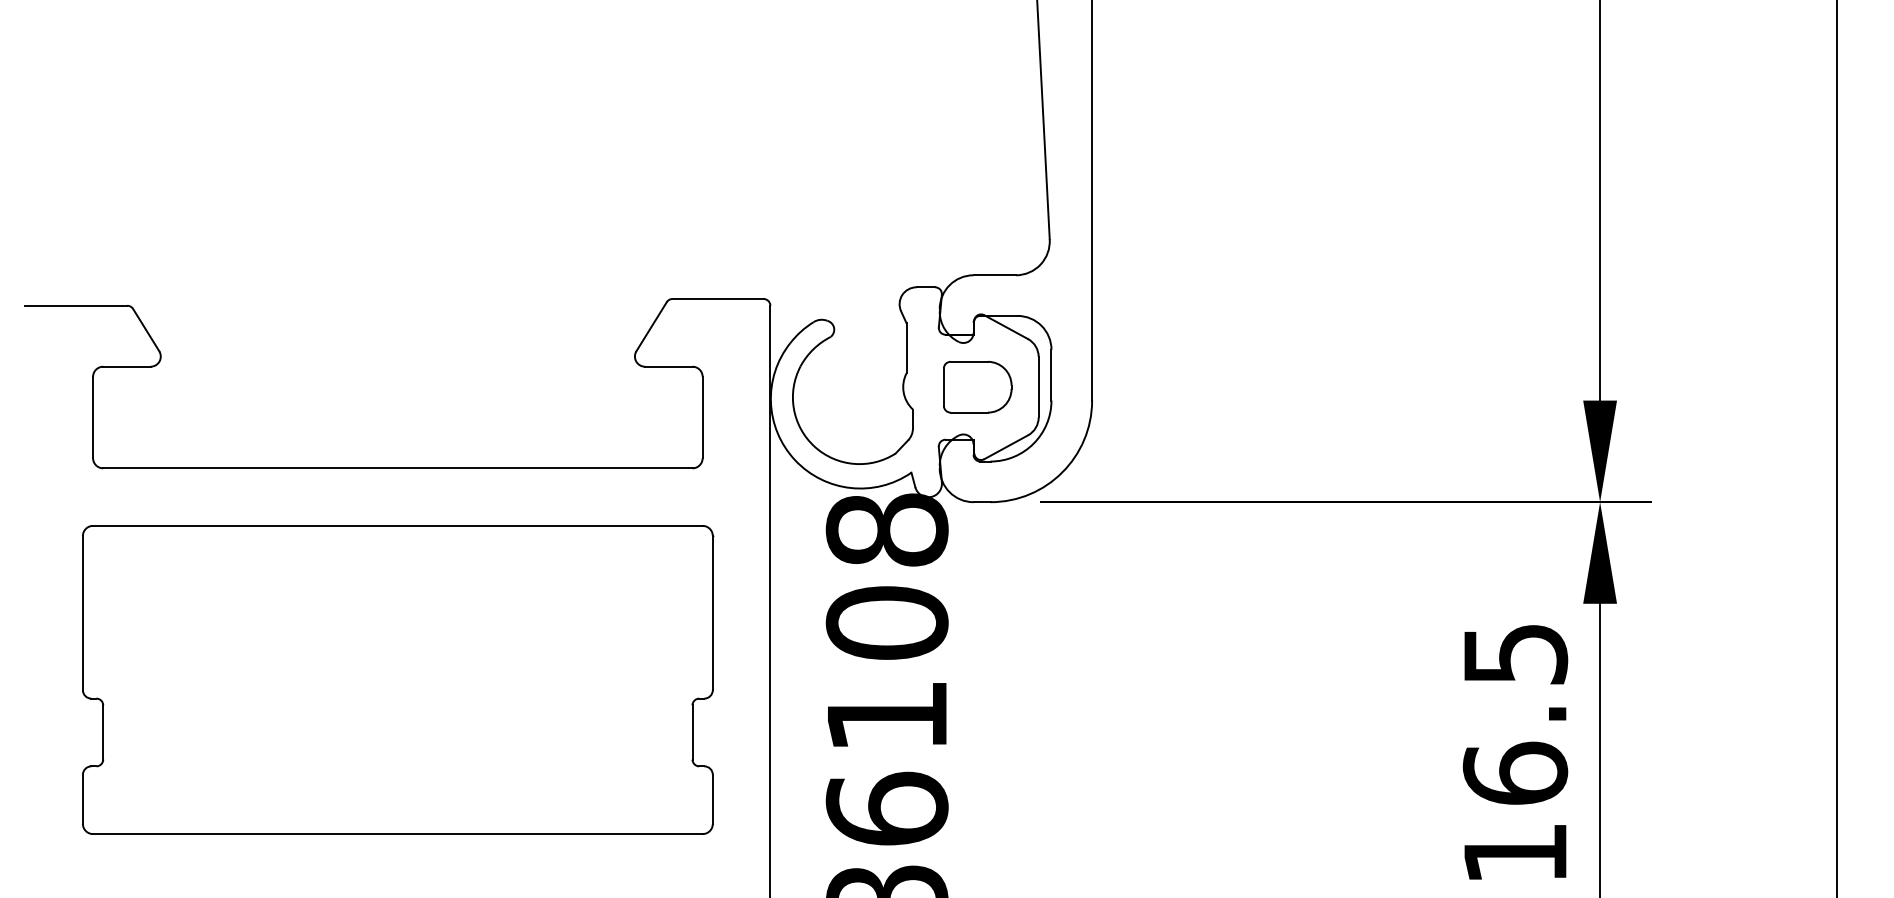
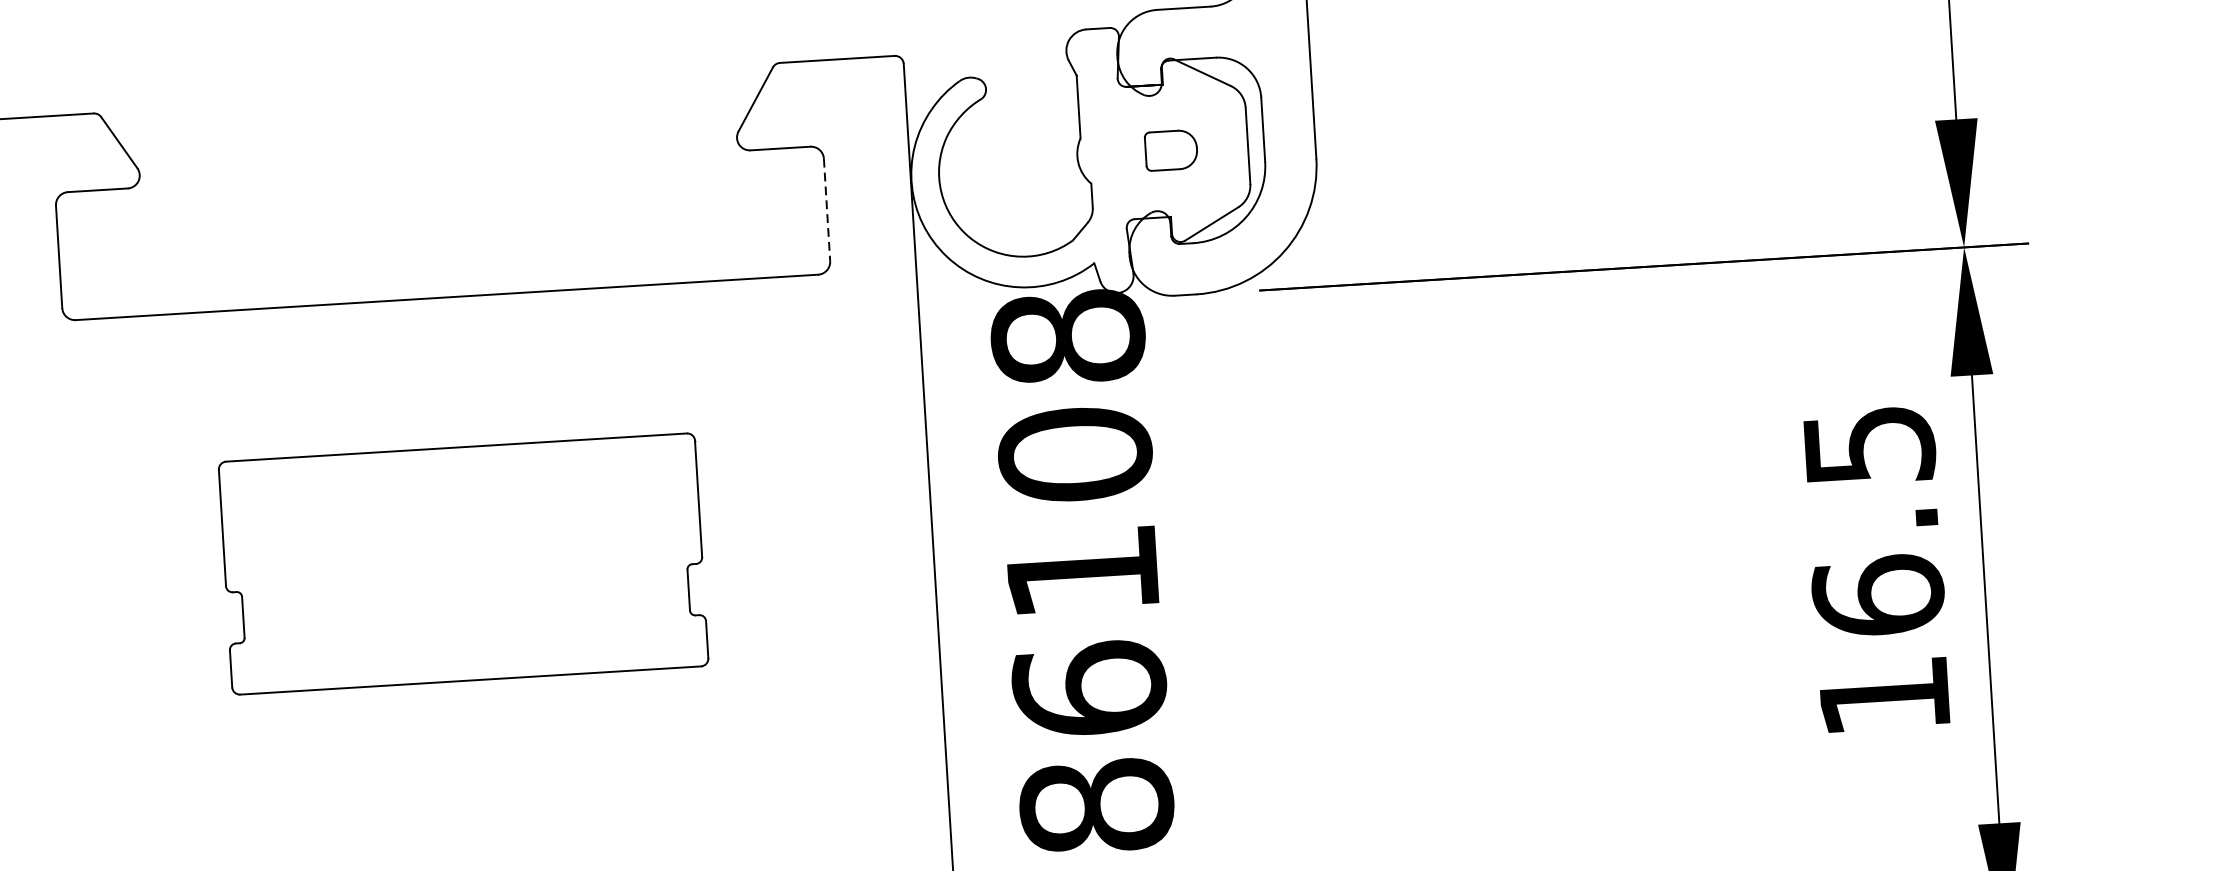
part: (977, 386) -> (1170, 149), size x0.6
line: (702, 417) -> (826, 209), solid -> dashed
part: (398, 679) -> (464, 563), size x0.6

